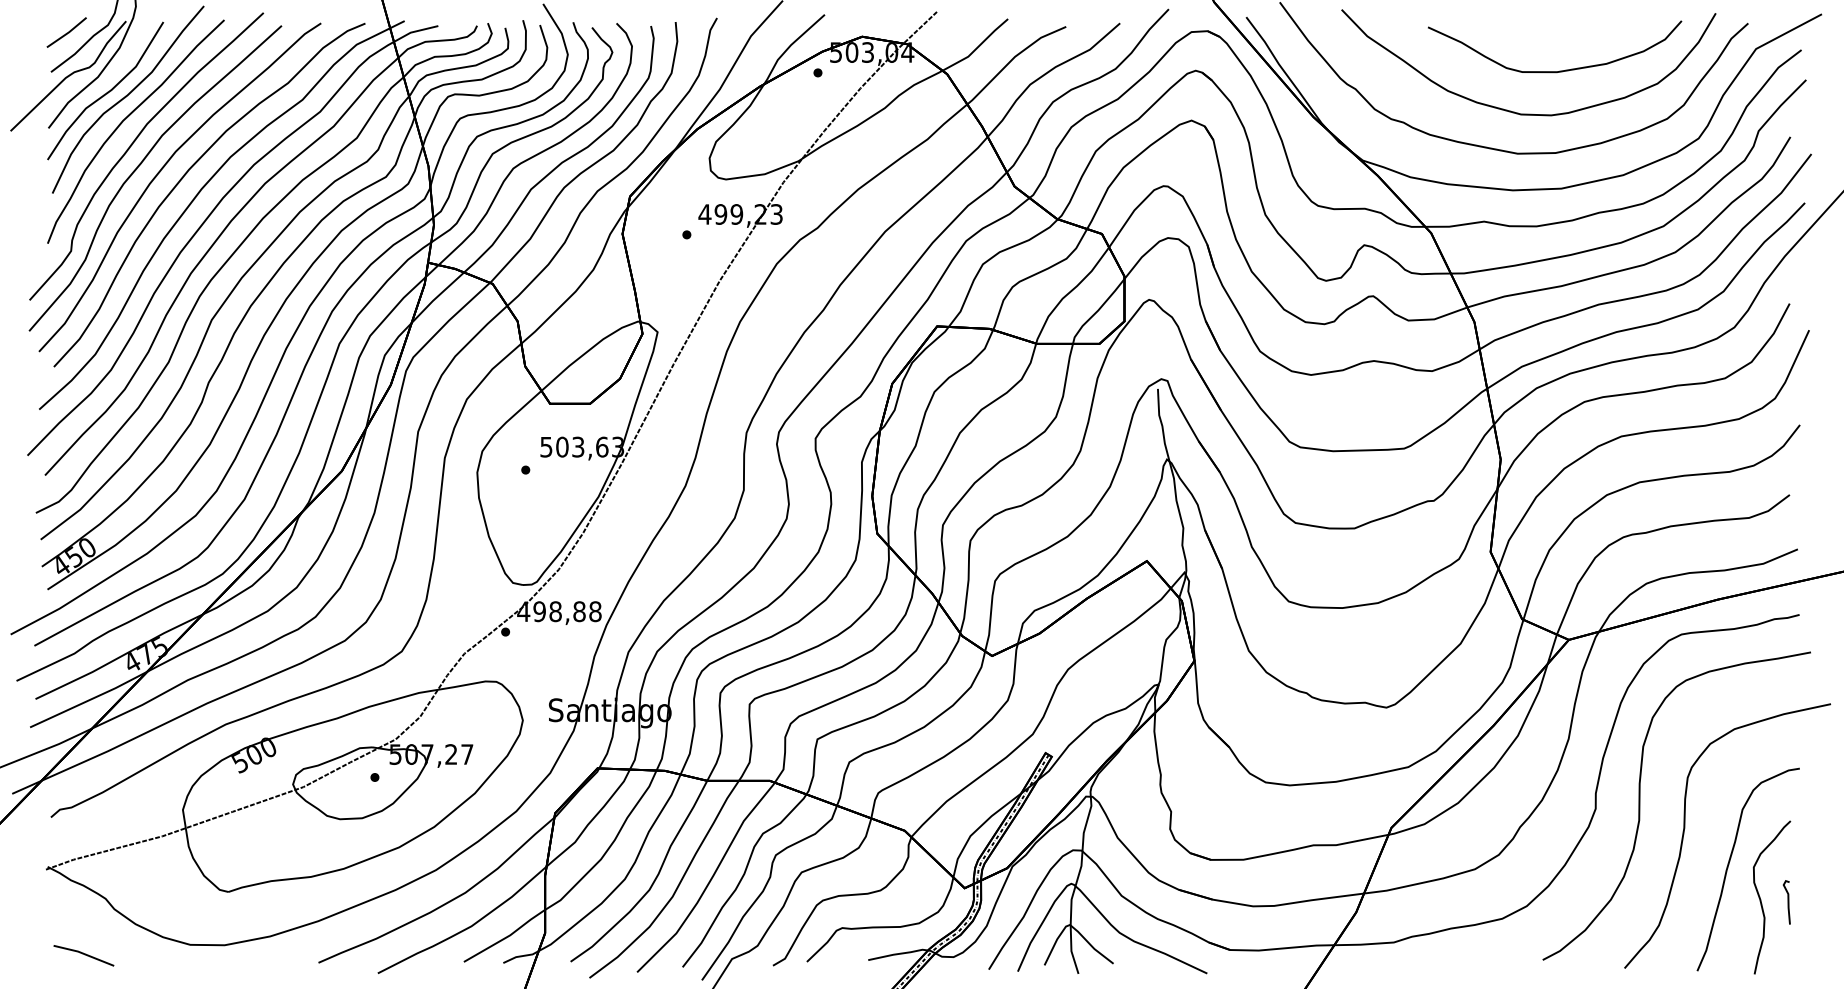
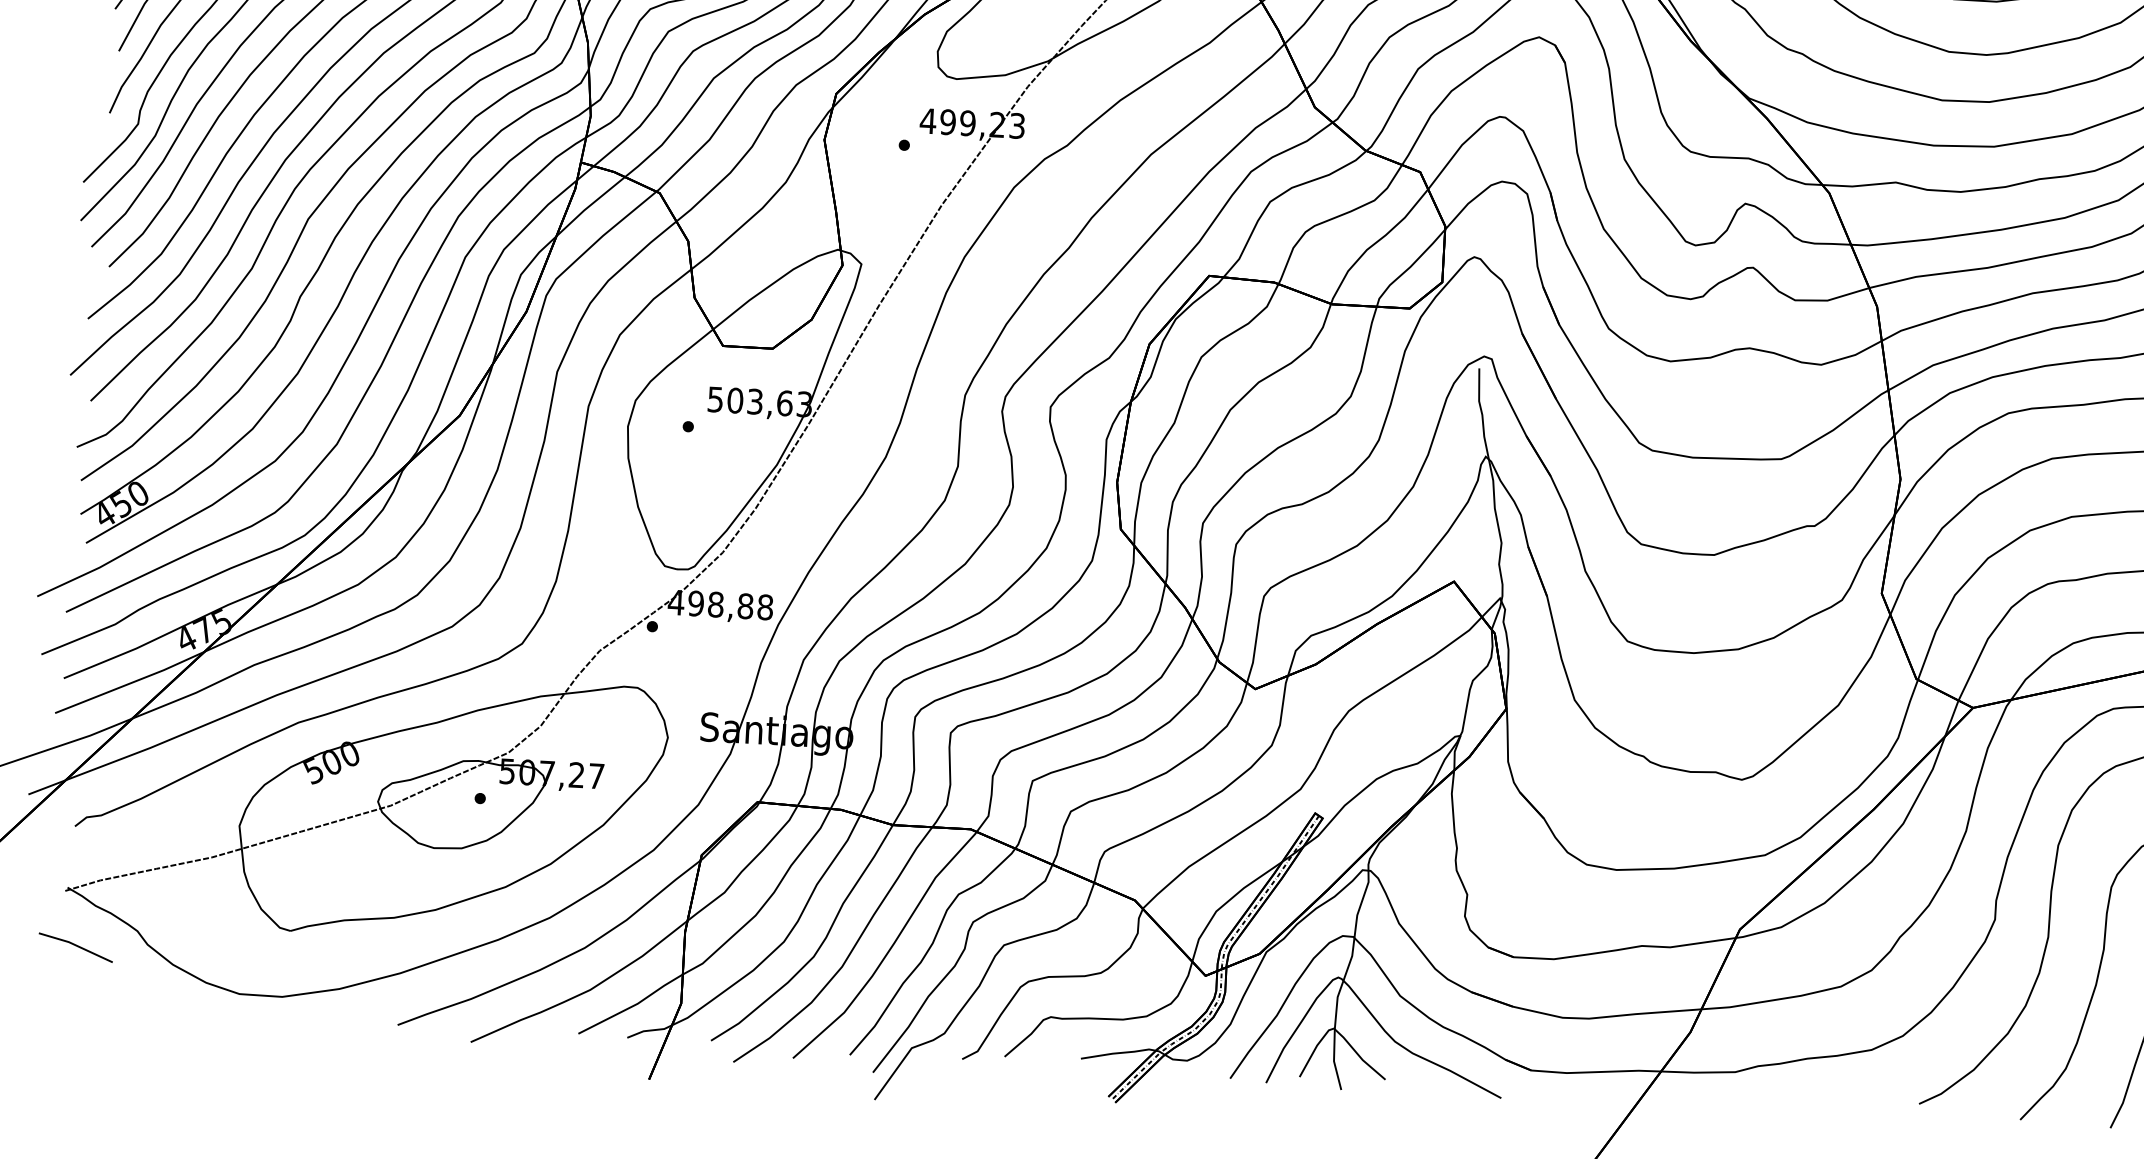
line: (83, 954) -> (75, 946), moved

